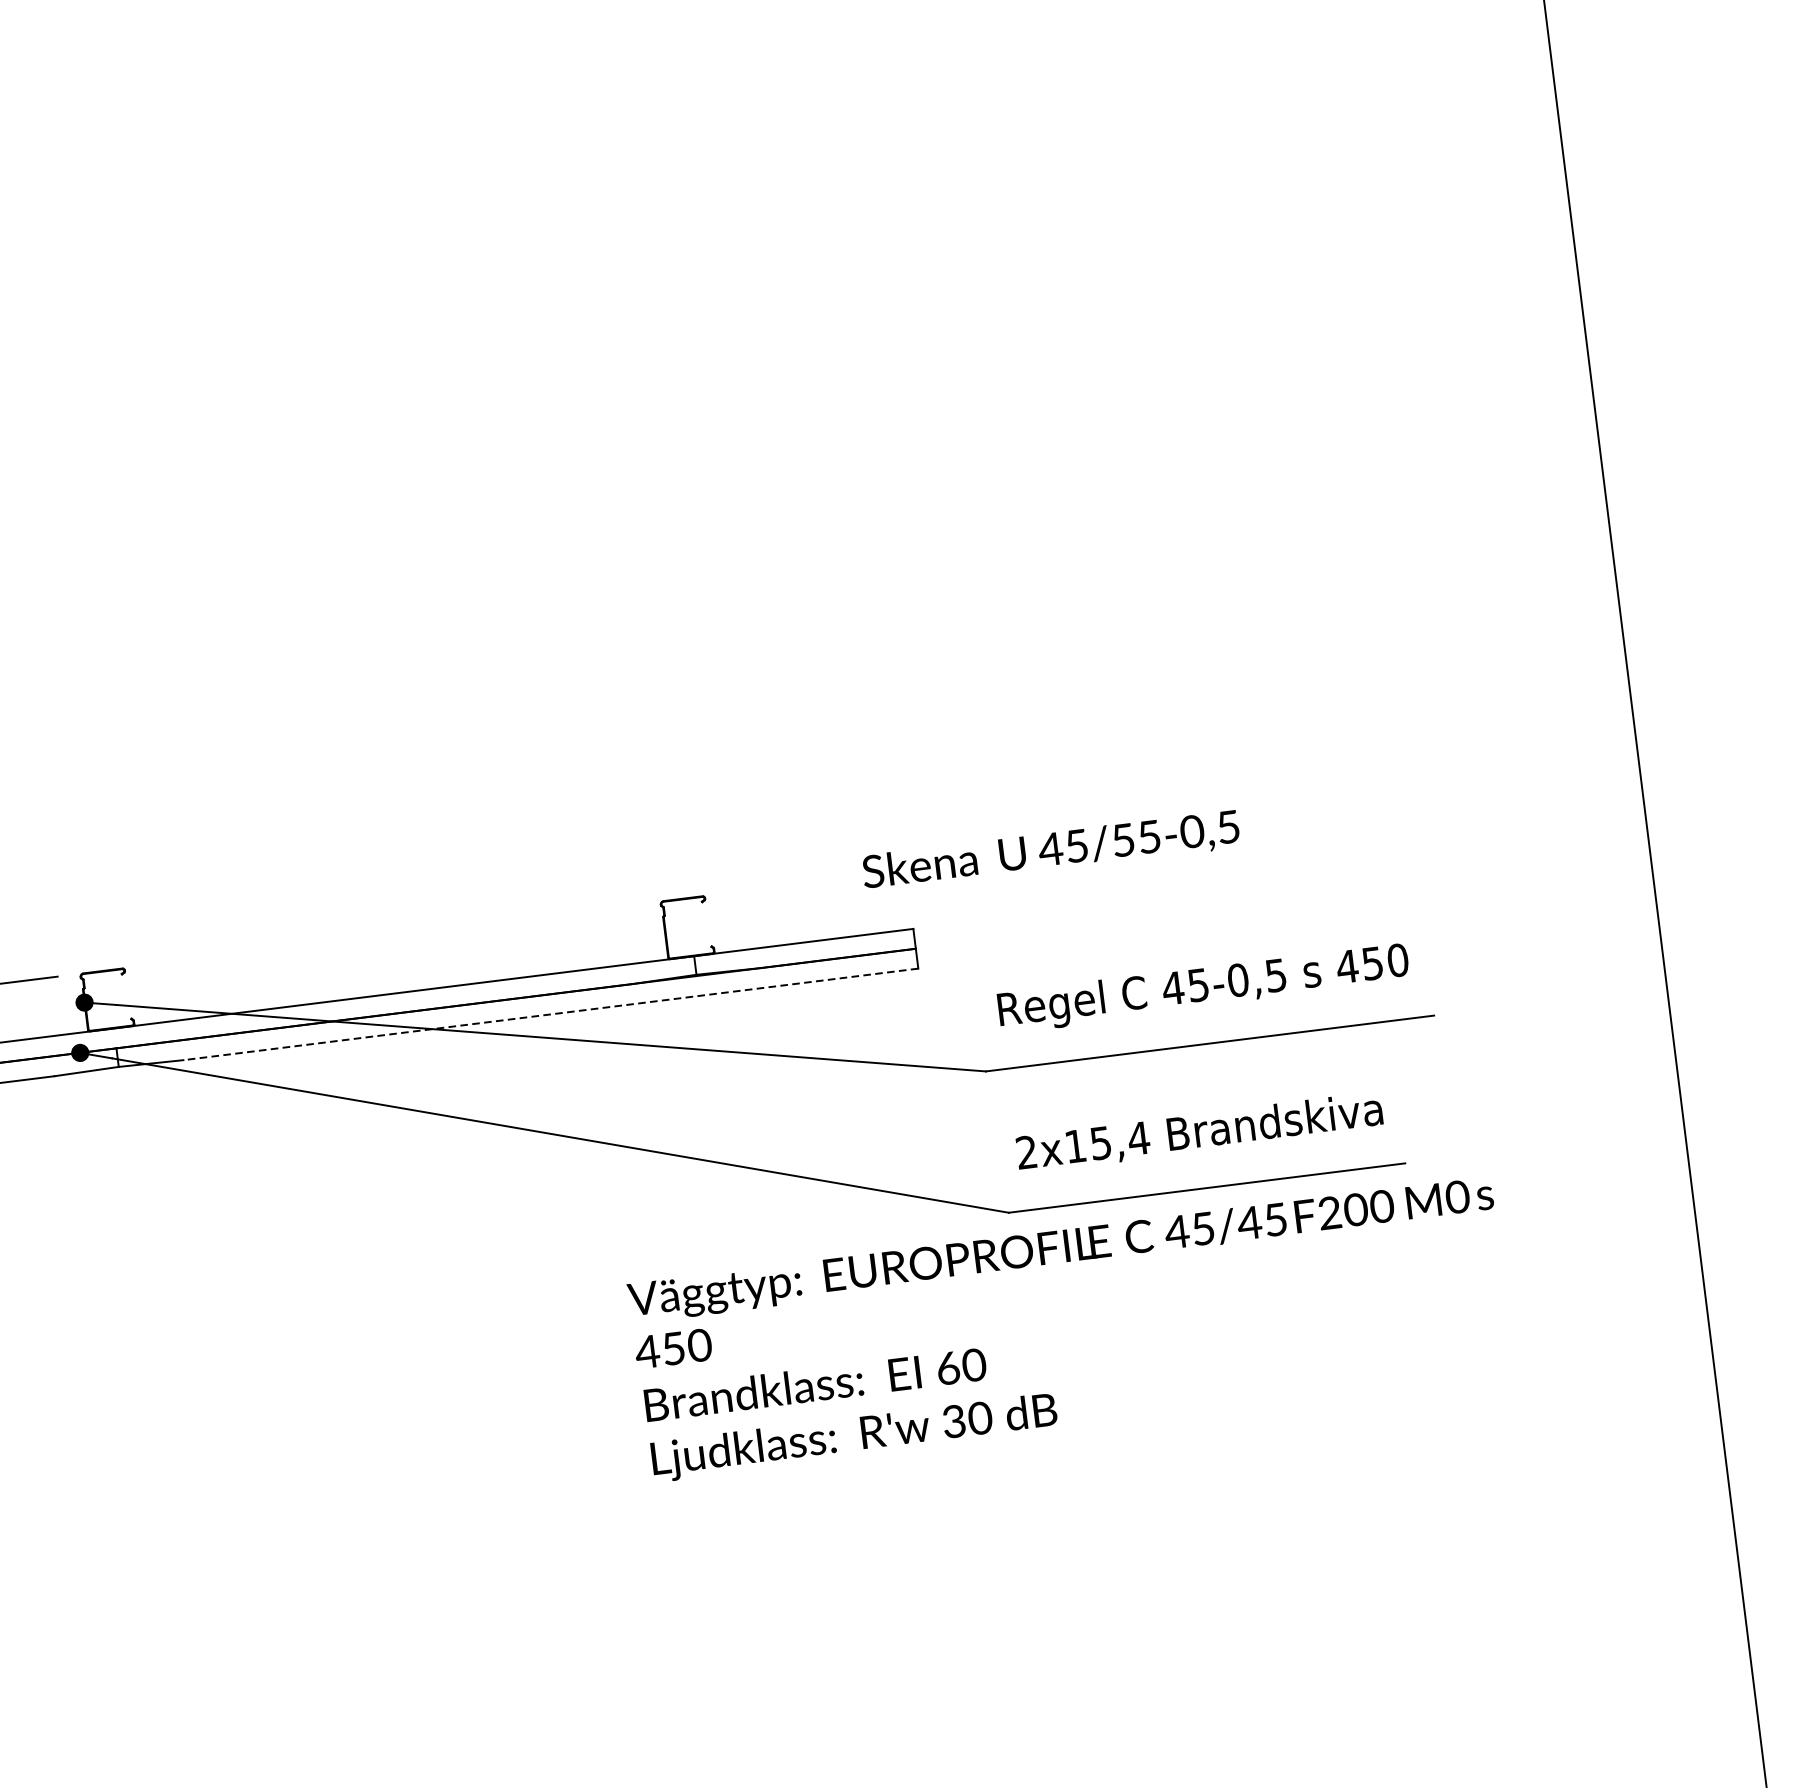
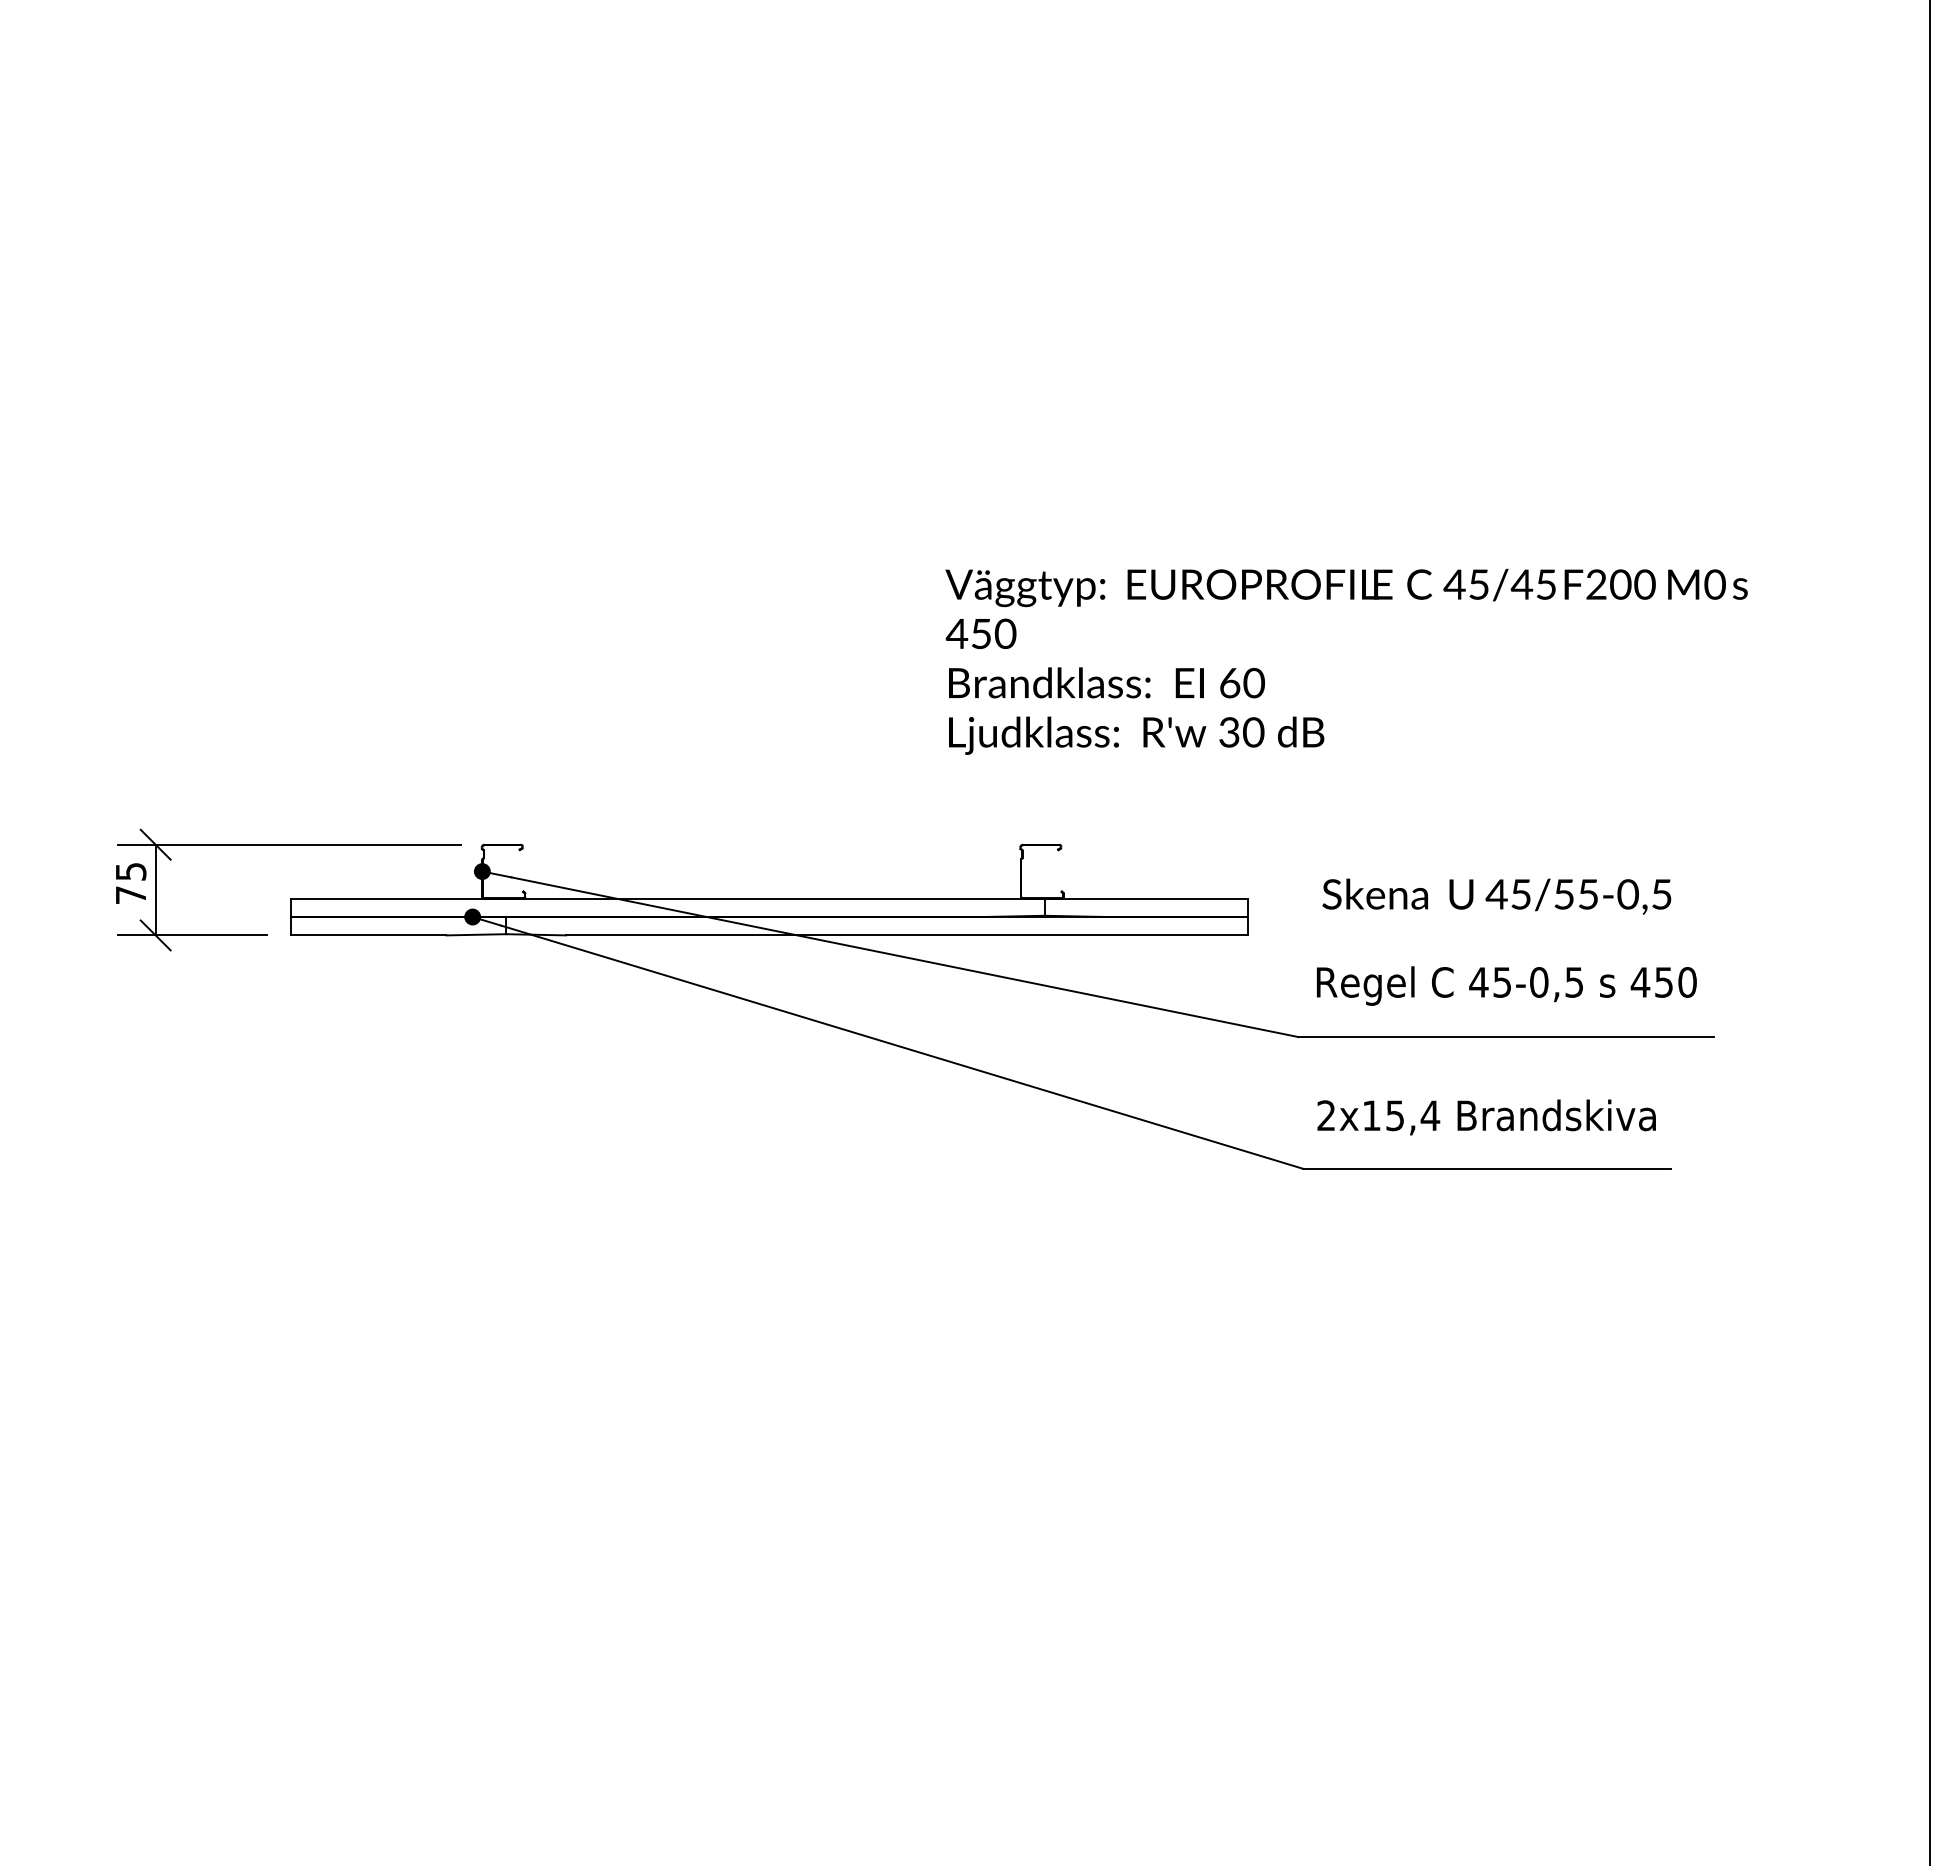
text: (1050, 851) -> (1496, 896), moved
line: (550, 1014) -> (906, 935), dashed -> solid
text: (1070, 1329) -> (1346, 661), moved

